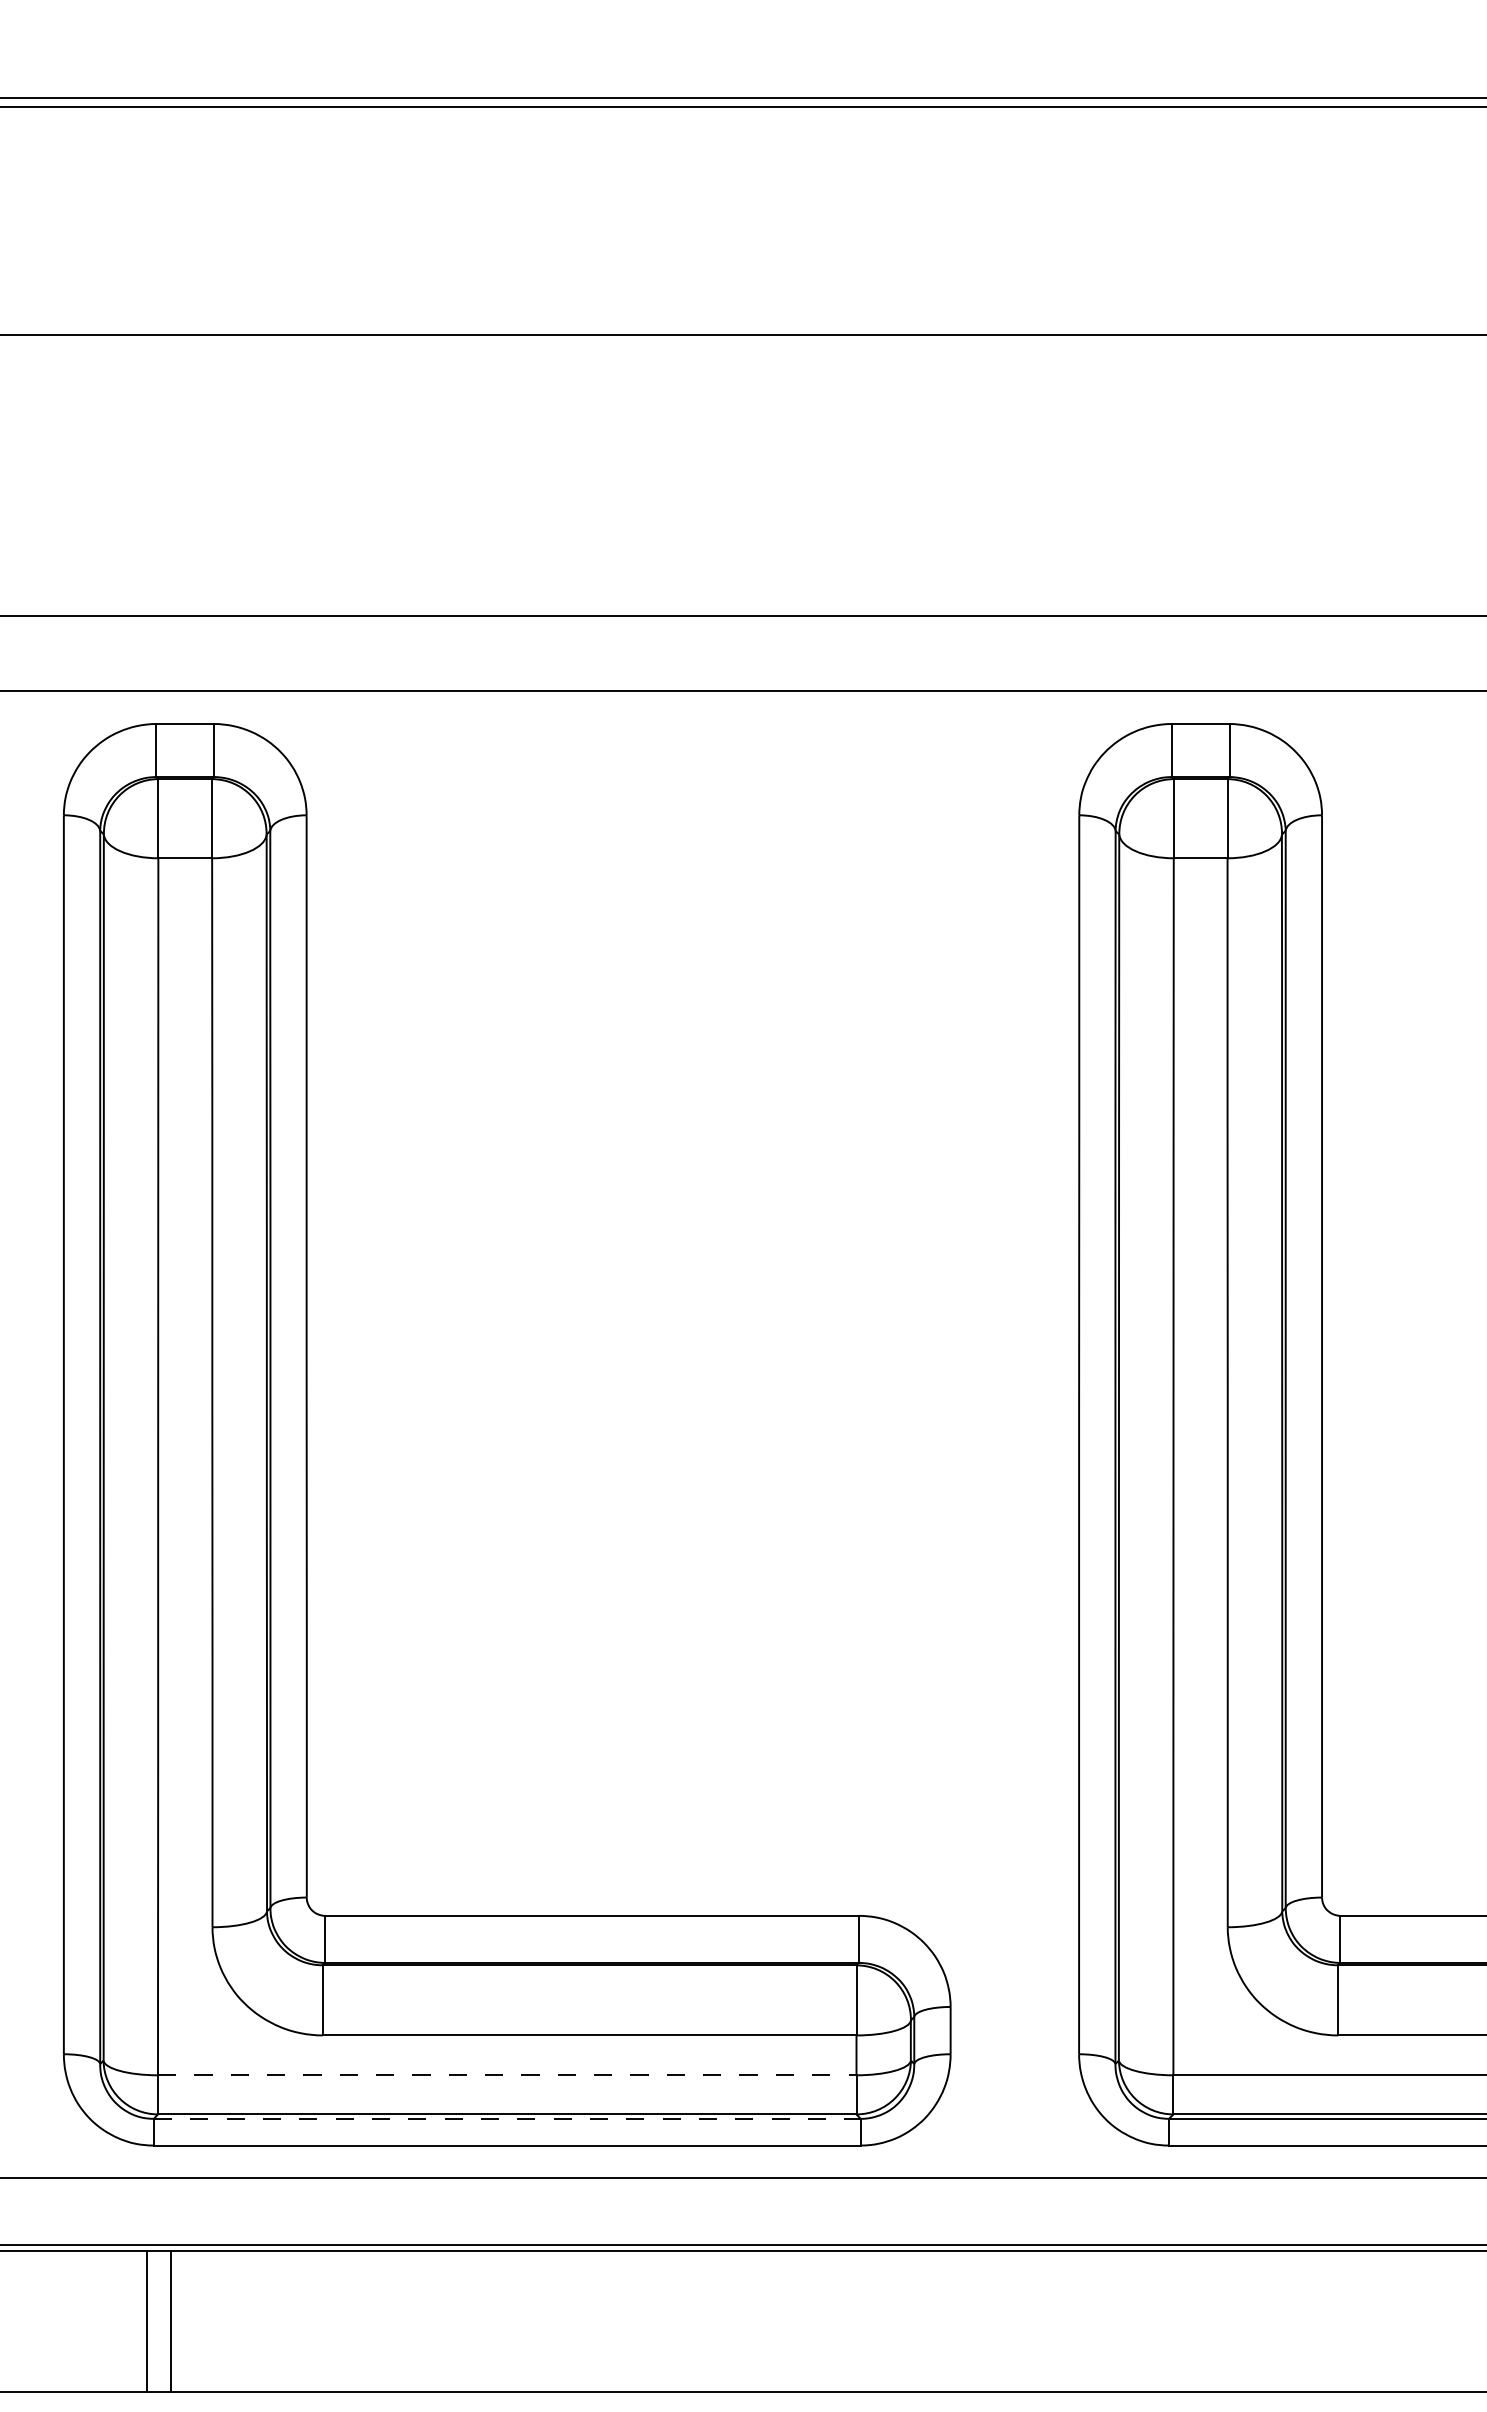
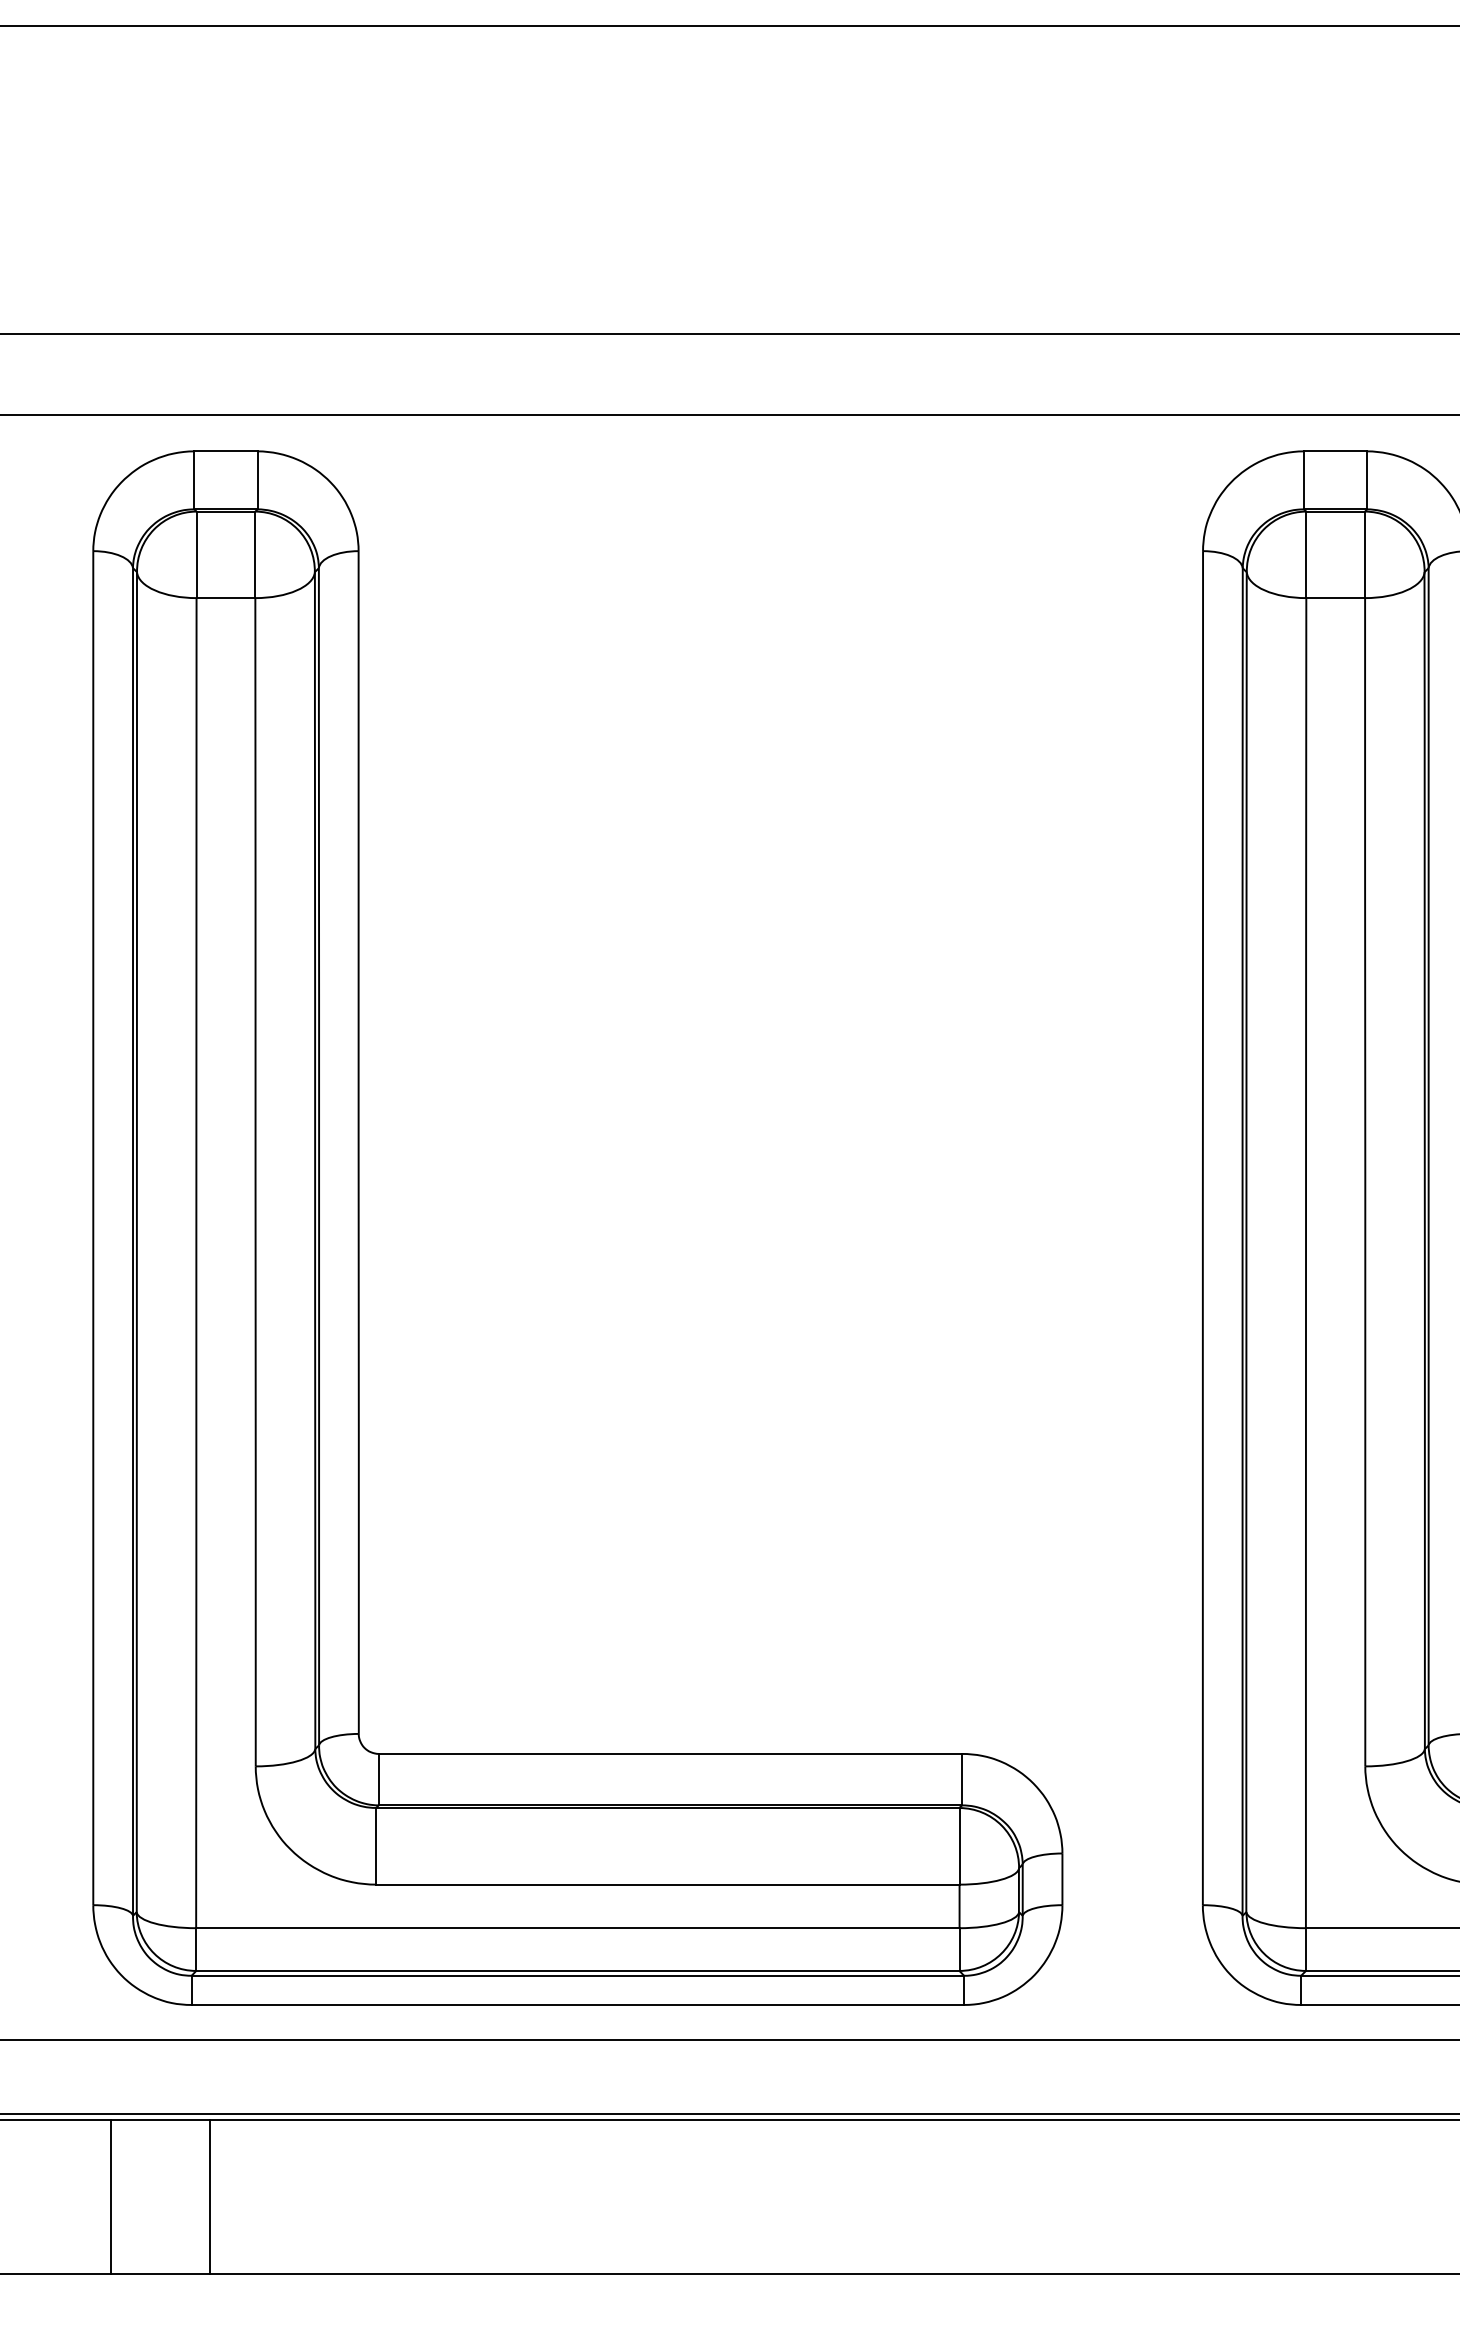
line: (507, 2075) -> (578, 1928), dashed -> solid
line: (507, 2118) -> (578, 1975), dashed -> solid
line: (147, 2321) -> (111, 2197), moved

